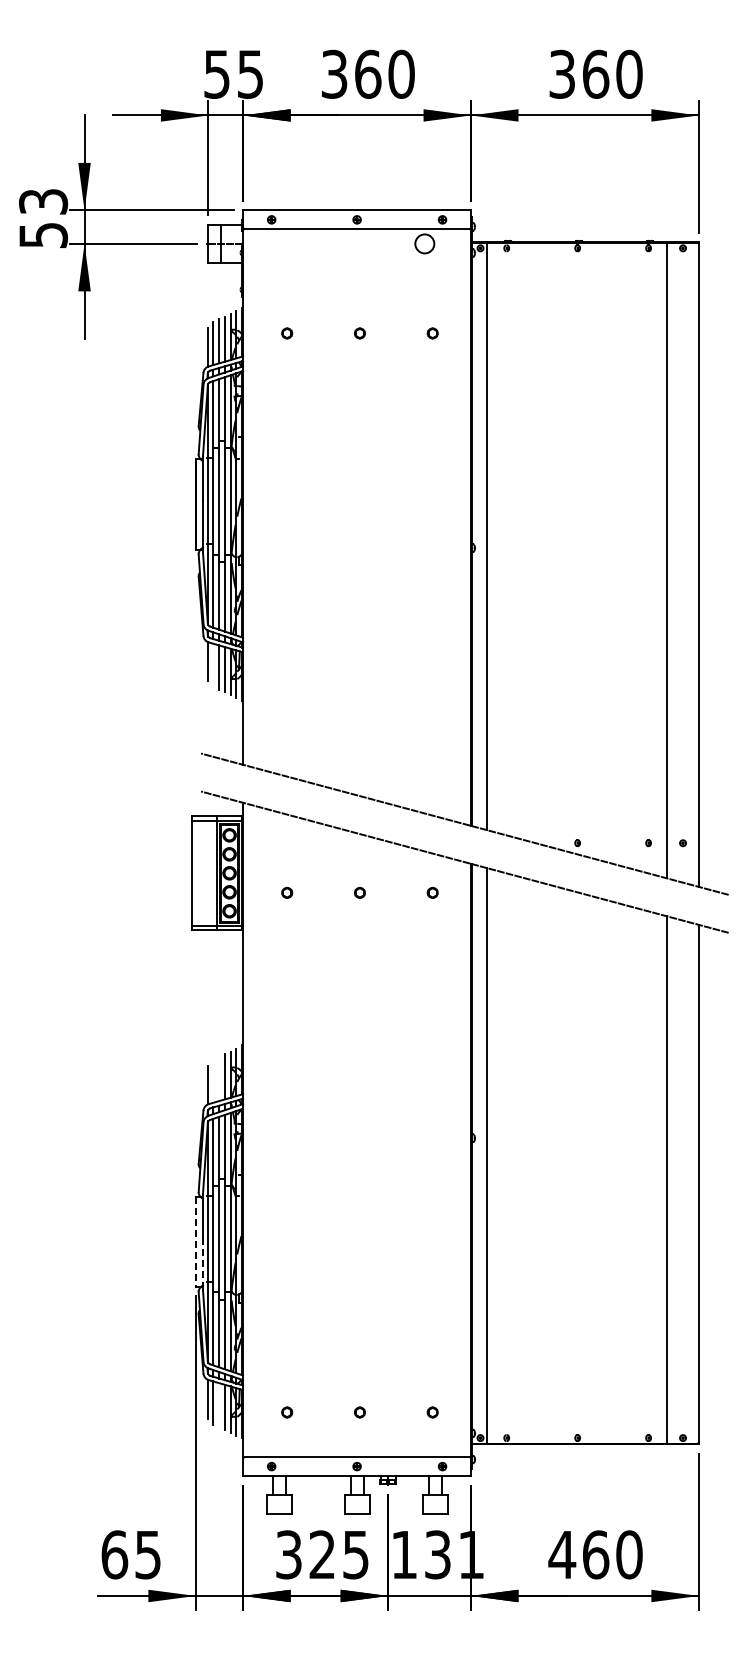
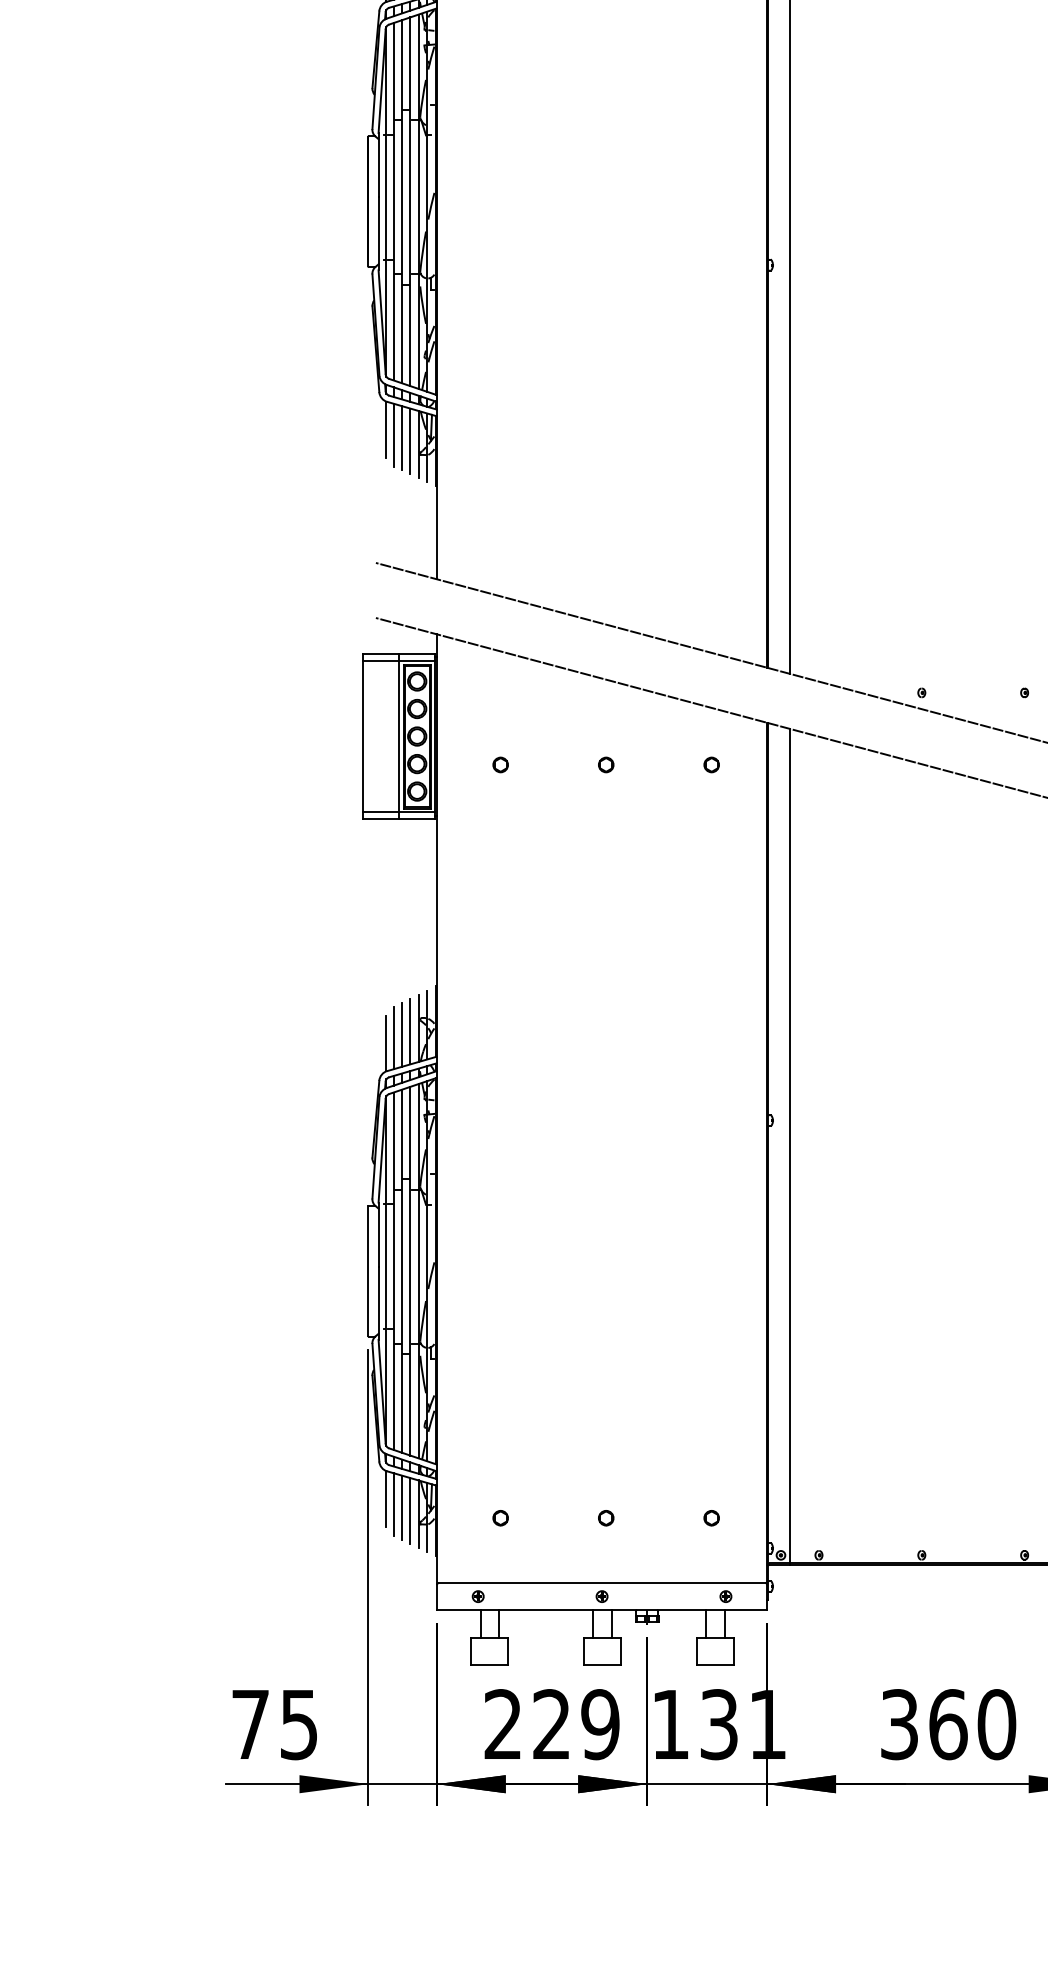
line: (213, 665) -> (393, 435), added
line: (219, 1079) -> (402, 1035), added
line: (213, 1080) -> (393, 1036), added
line: (195, 1242) -> (367, 1271), dashed -> solid
line: (202, 1263) -> (377, 1302), dashed -> solid
line: (219, 1405) -> (402, 1508), added
text: (114, 1554) -> (250, 1724), 65 -> 75
text: (322, 1554) -> (551, 1724), 325 -> 229
text: (562, 1554) -> (899, 1724), 460 -> 360

